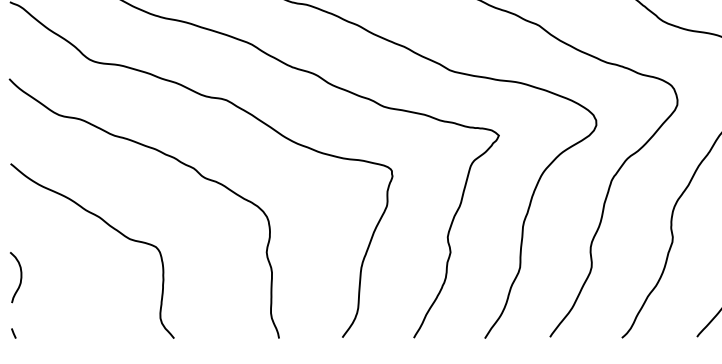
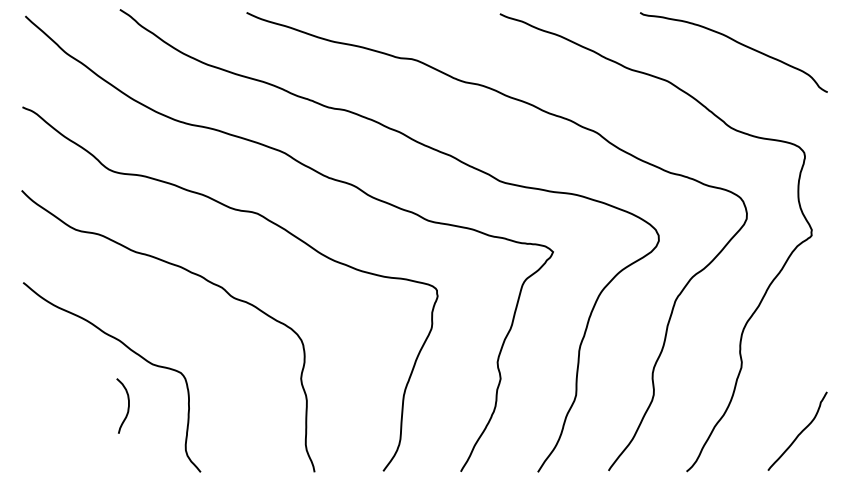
curve: (20, 278) -> (127, 407), moved
line: (13, 333) -> (26, 466), removed

